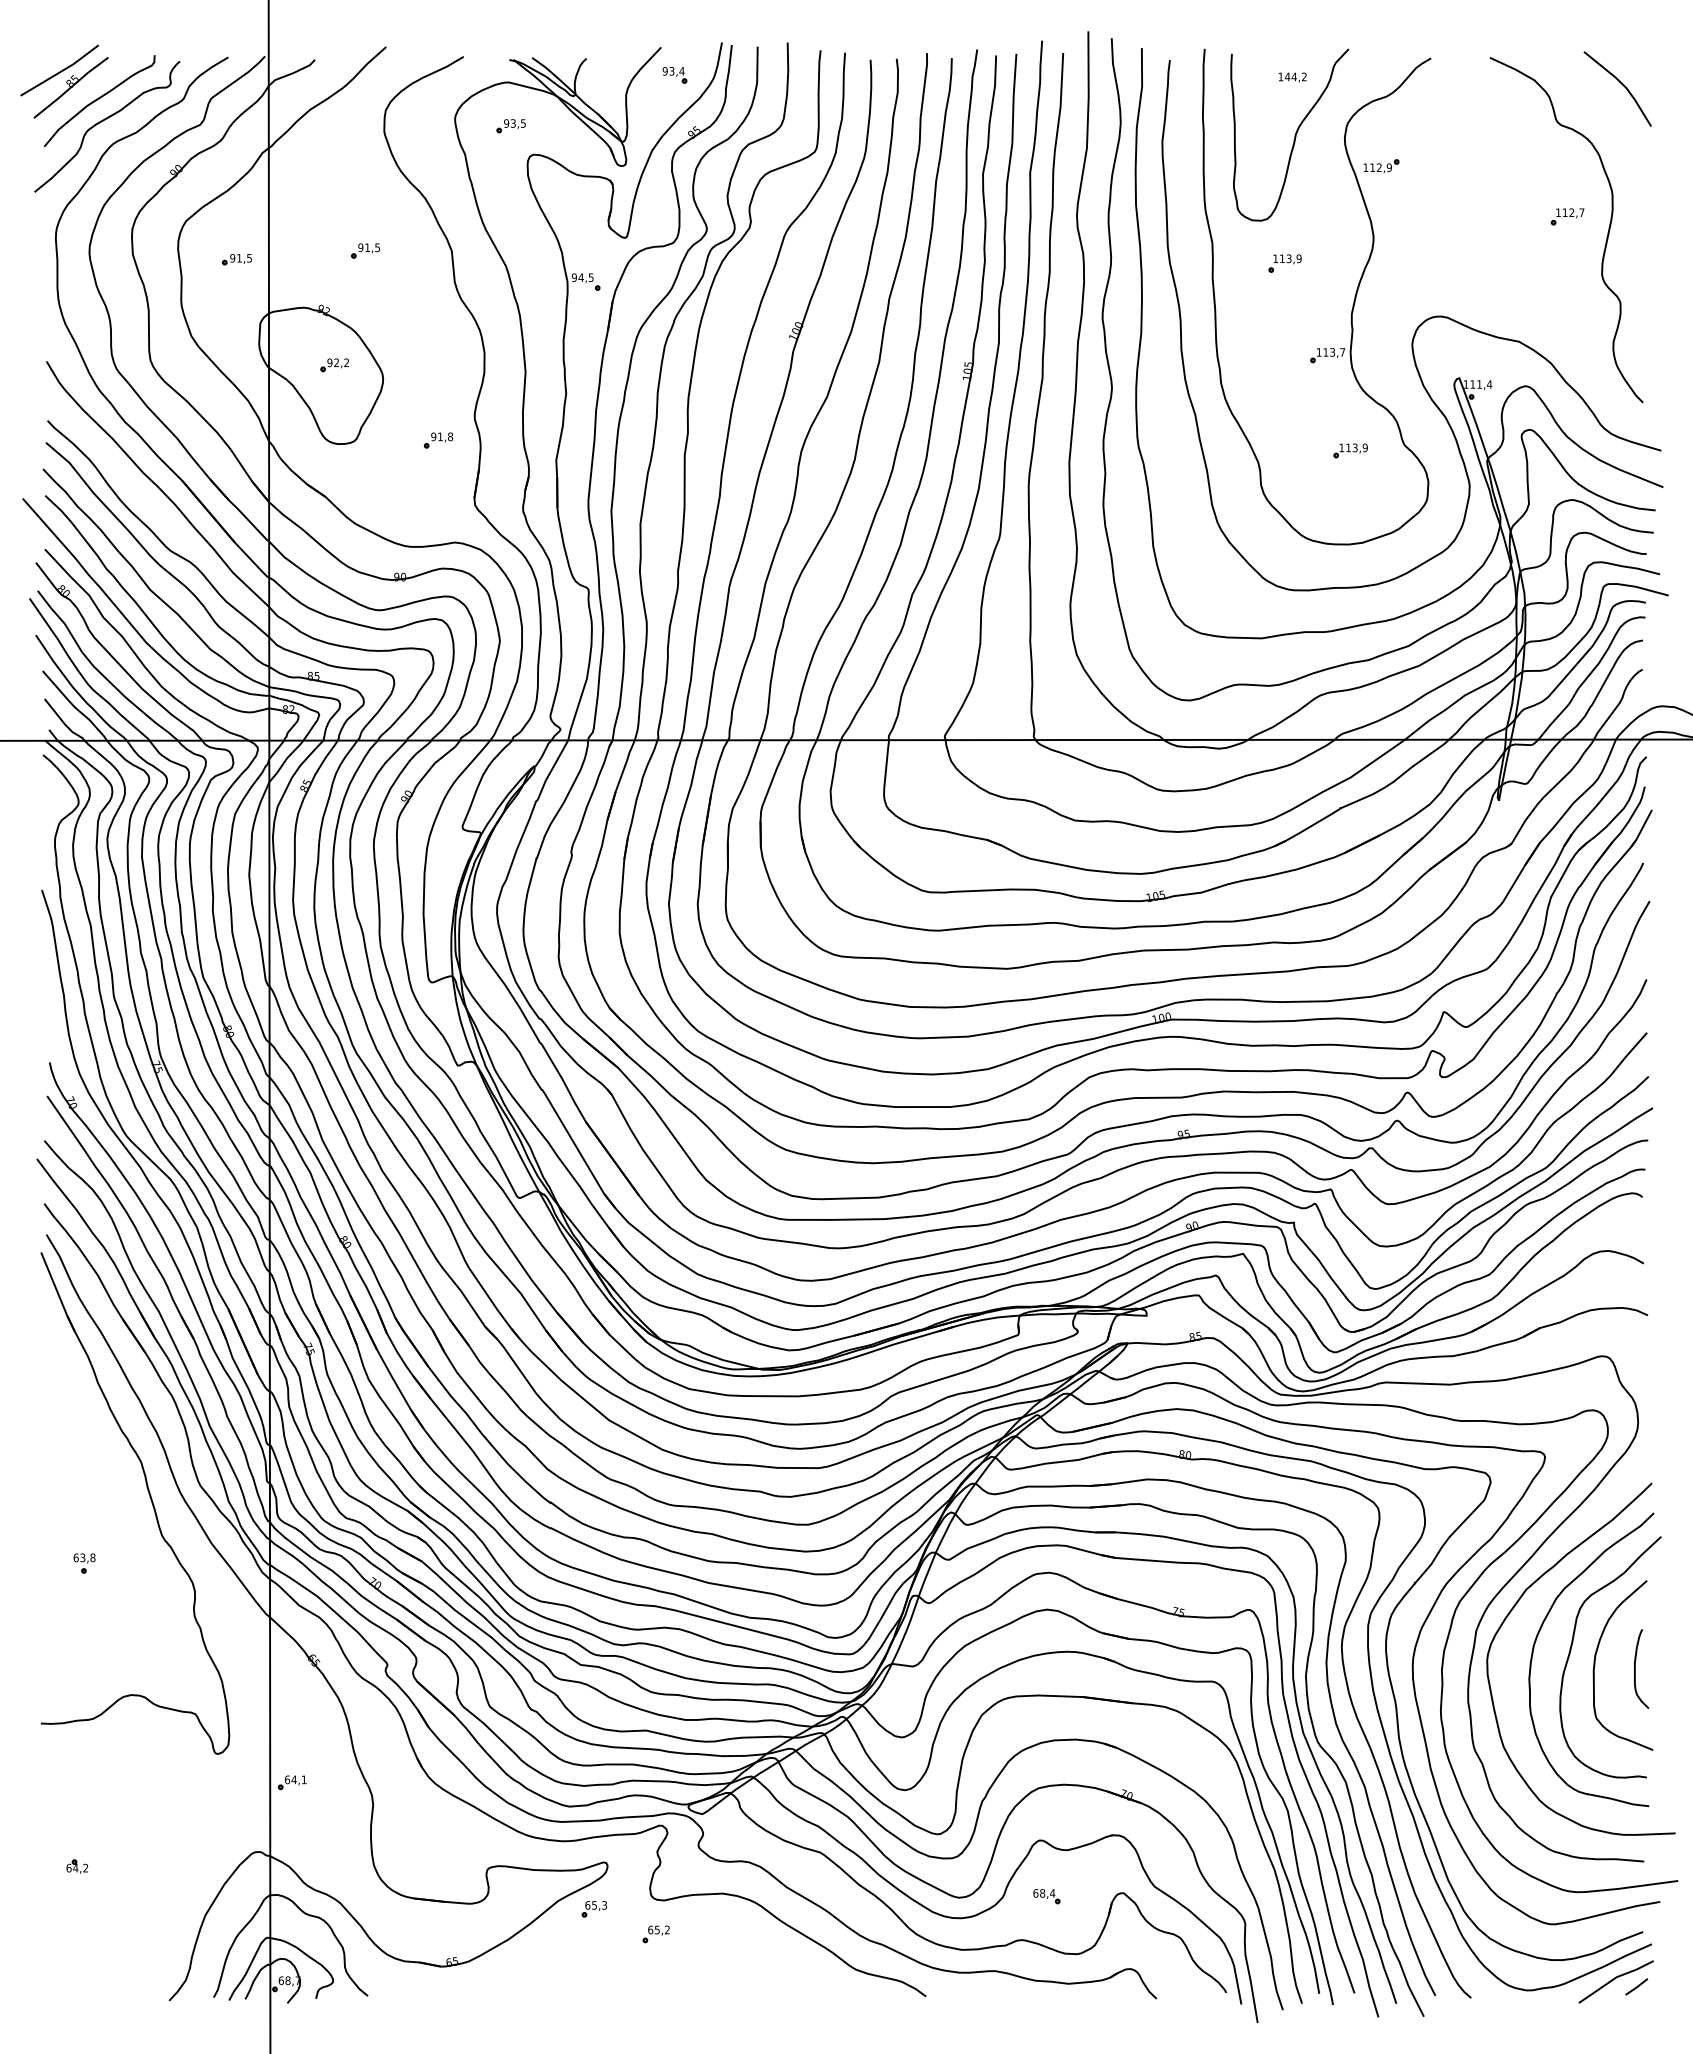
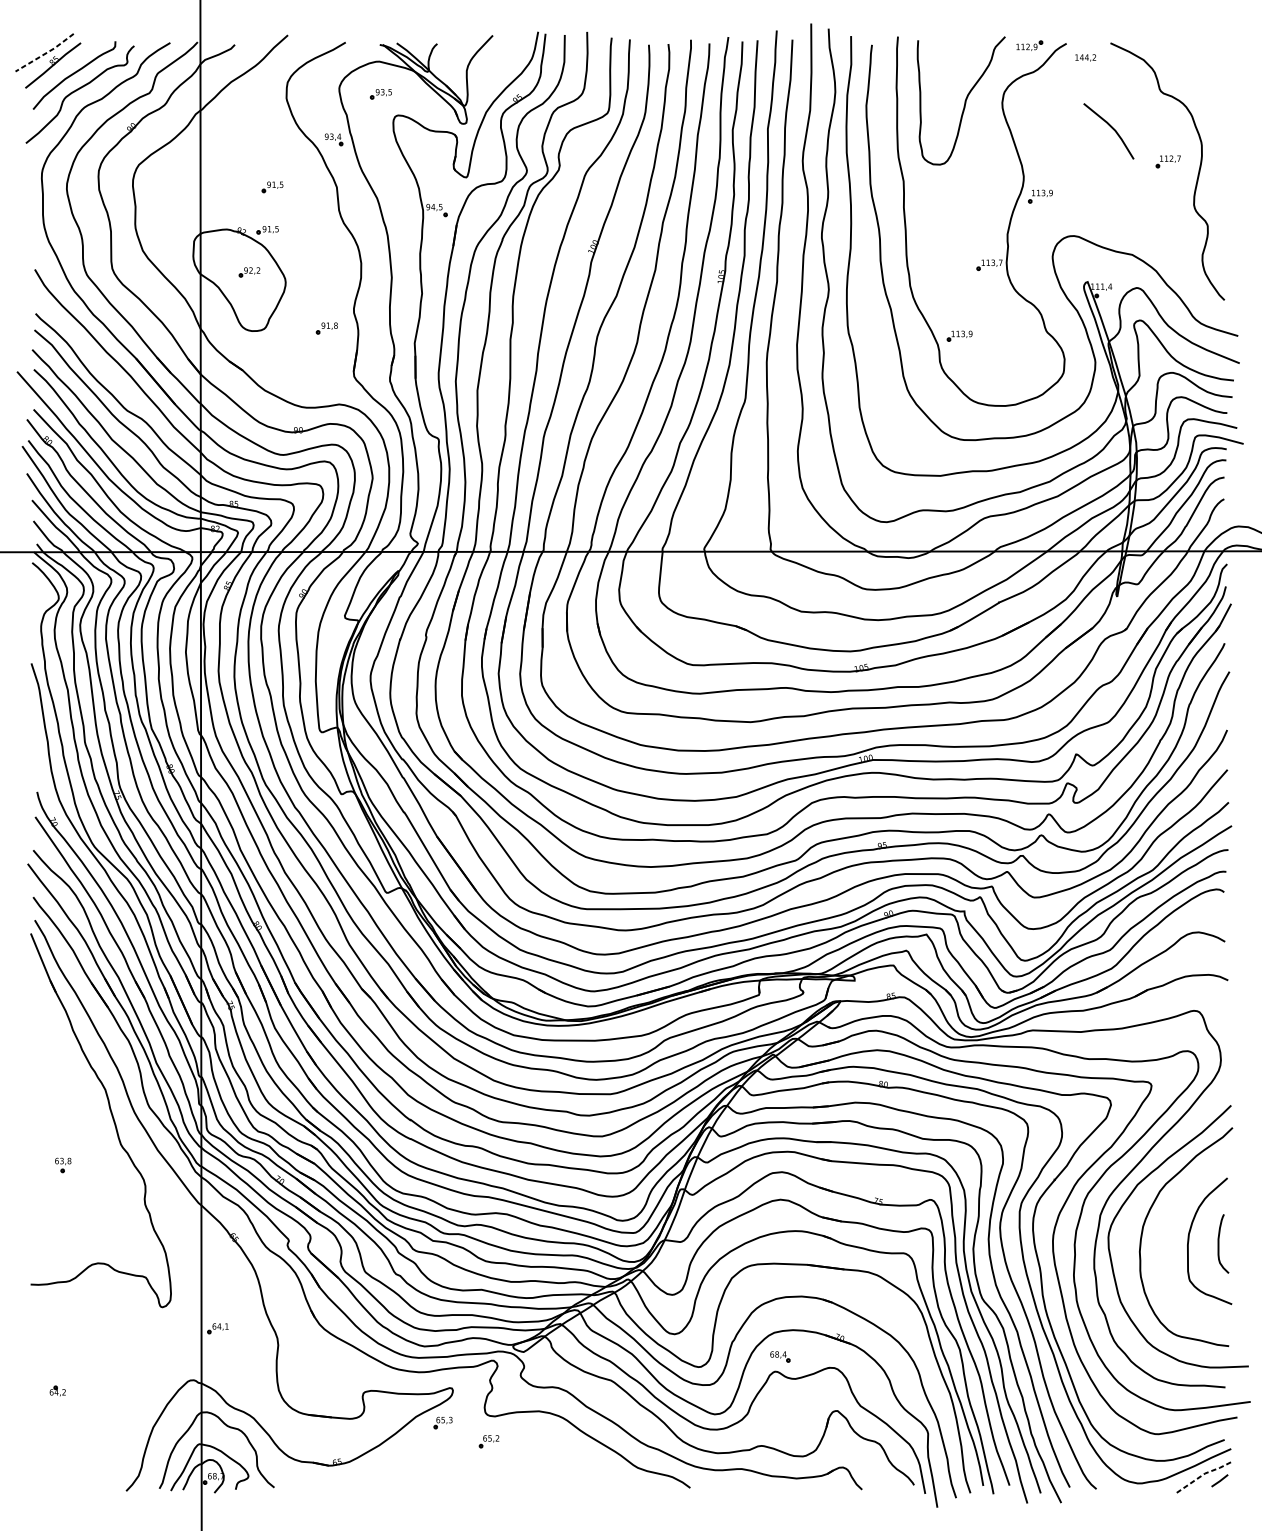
line: (61, 71) -> (46, 53), solid -> dashed
part: (674, 75) -> (333, 139), moved
text: (1292, 77) -> (1085, 57), moved
line: (1621, 84) -> (1111, 127), moved
part: (1381, 166) -> (1029, 46), moved
part: (236, 259) -> (267, 230), moved
part: (1284, 263) -> (1040, 196), moved
part: (1350, 450) -> (959, 335), moved
curve: (1572, 1646) -> (1172, 1227), removed
part: (1046, 1896) -> (780, 1356), moved
line: (1615, 1977) -> (1204, 1473), solid -> dashed

